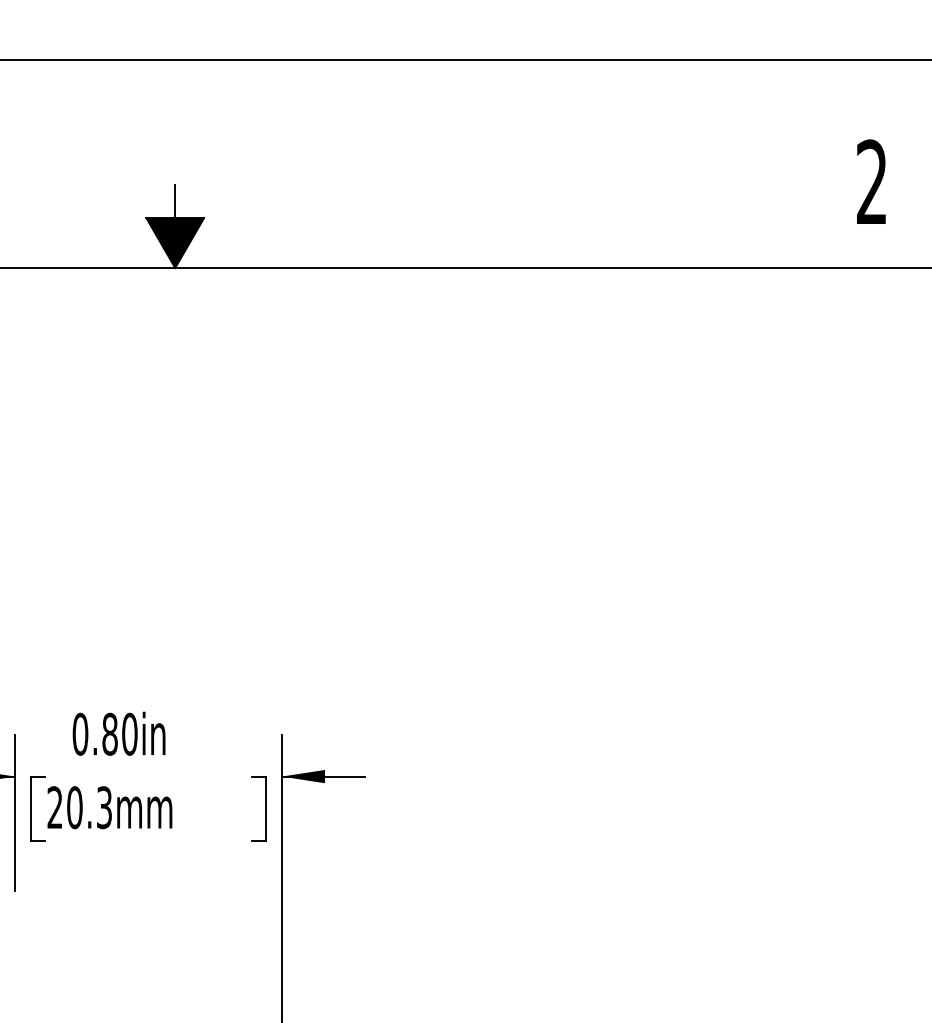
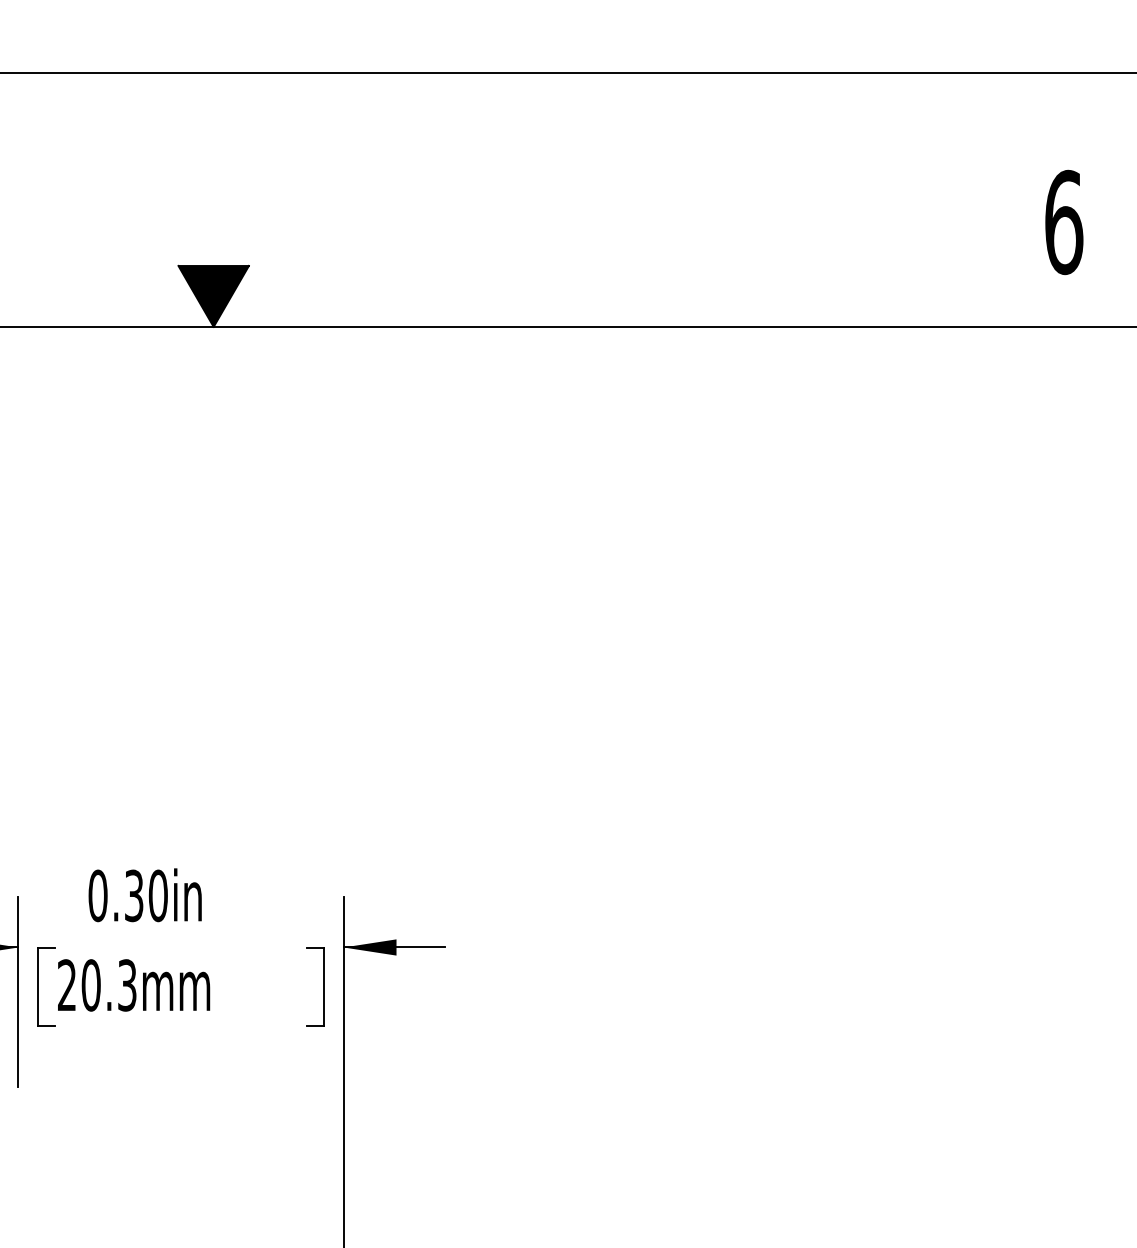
text: (872, 182) -> (1064, 222), 2 -> 6
line: (175, 201) -> (213, 245), removed
text: (109, 733) -> (133, 895), 0.80in -> 0.30in

